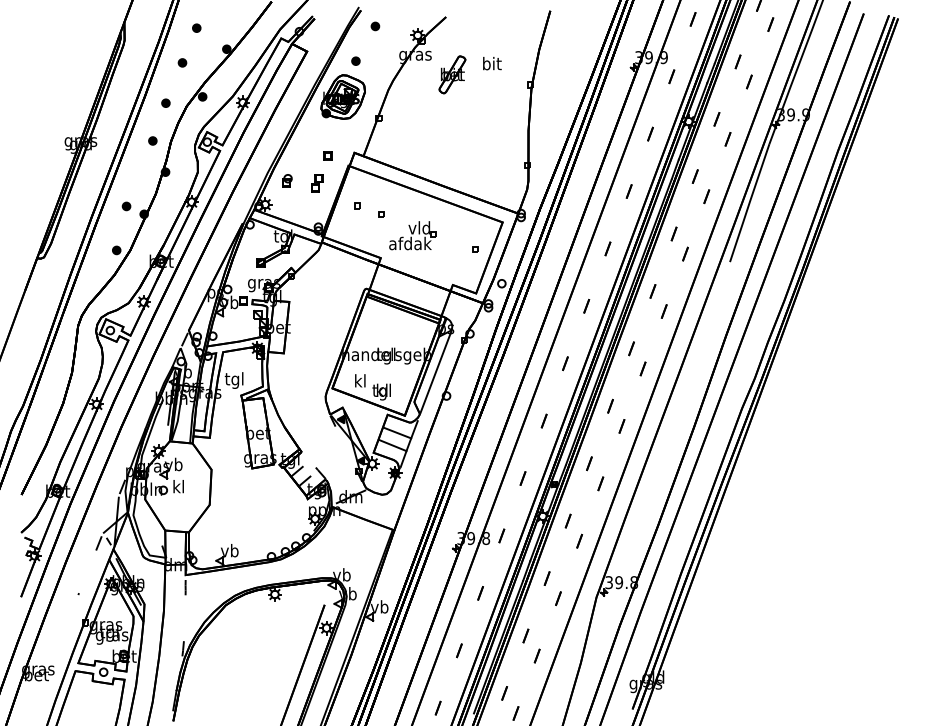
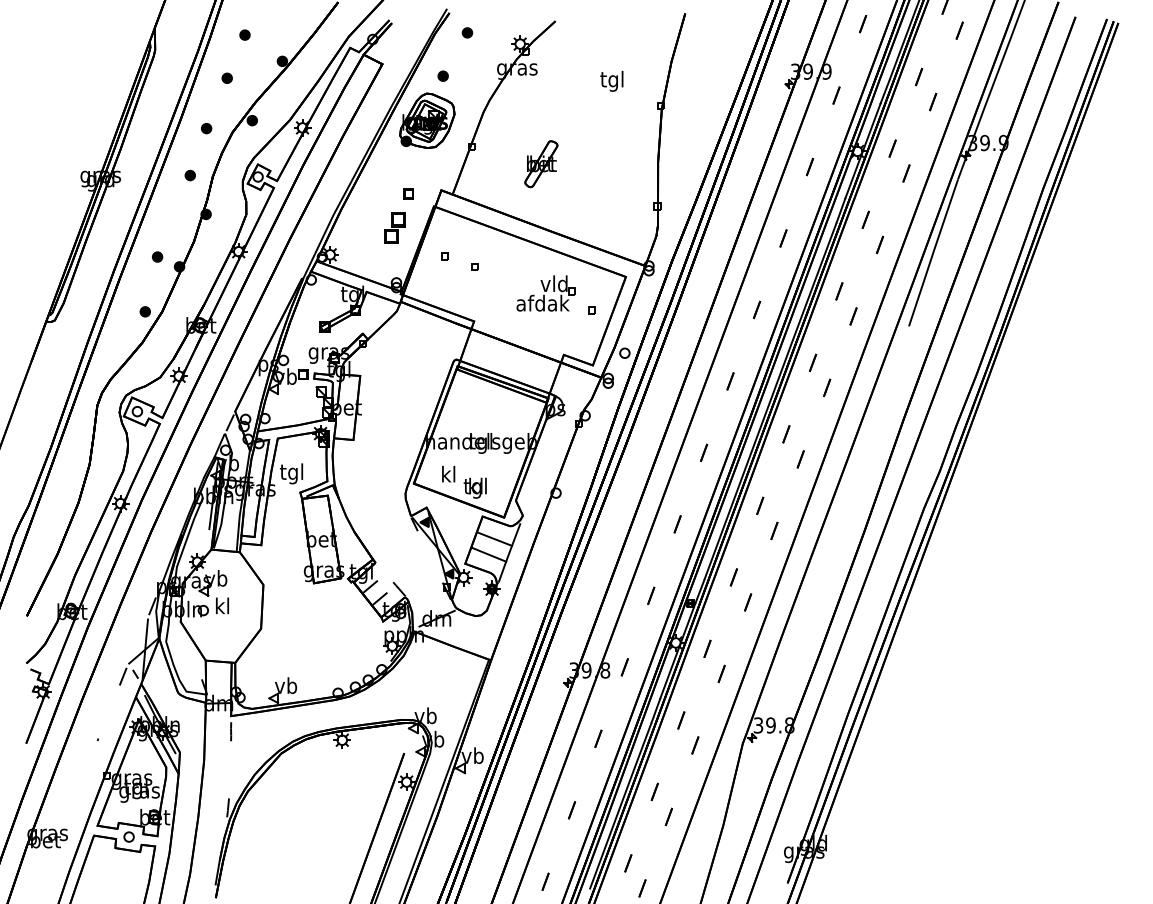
text: (491, 64) -> (612, 80), bit -> tgl
part: (452, 75) -> (541, 164), moved
part: (287, 180) -> (357, 224), removed
part: (316, 183) -> (394, 228), size x1.4
part: (412, 235) -> (545, 293), moved
line: (435, 372) -> (542, 463), removed

